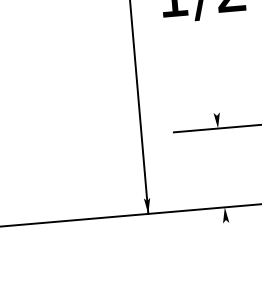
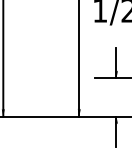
line: (215, 96) -> (116, 62), added
line: (227, 238) -> (116, 131), added

